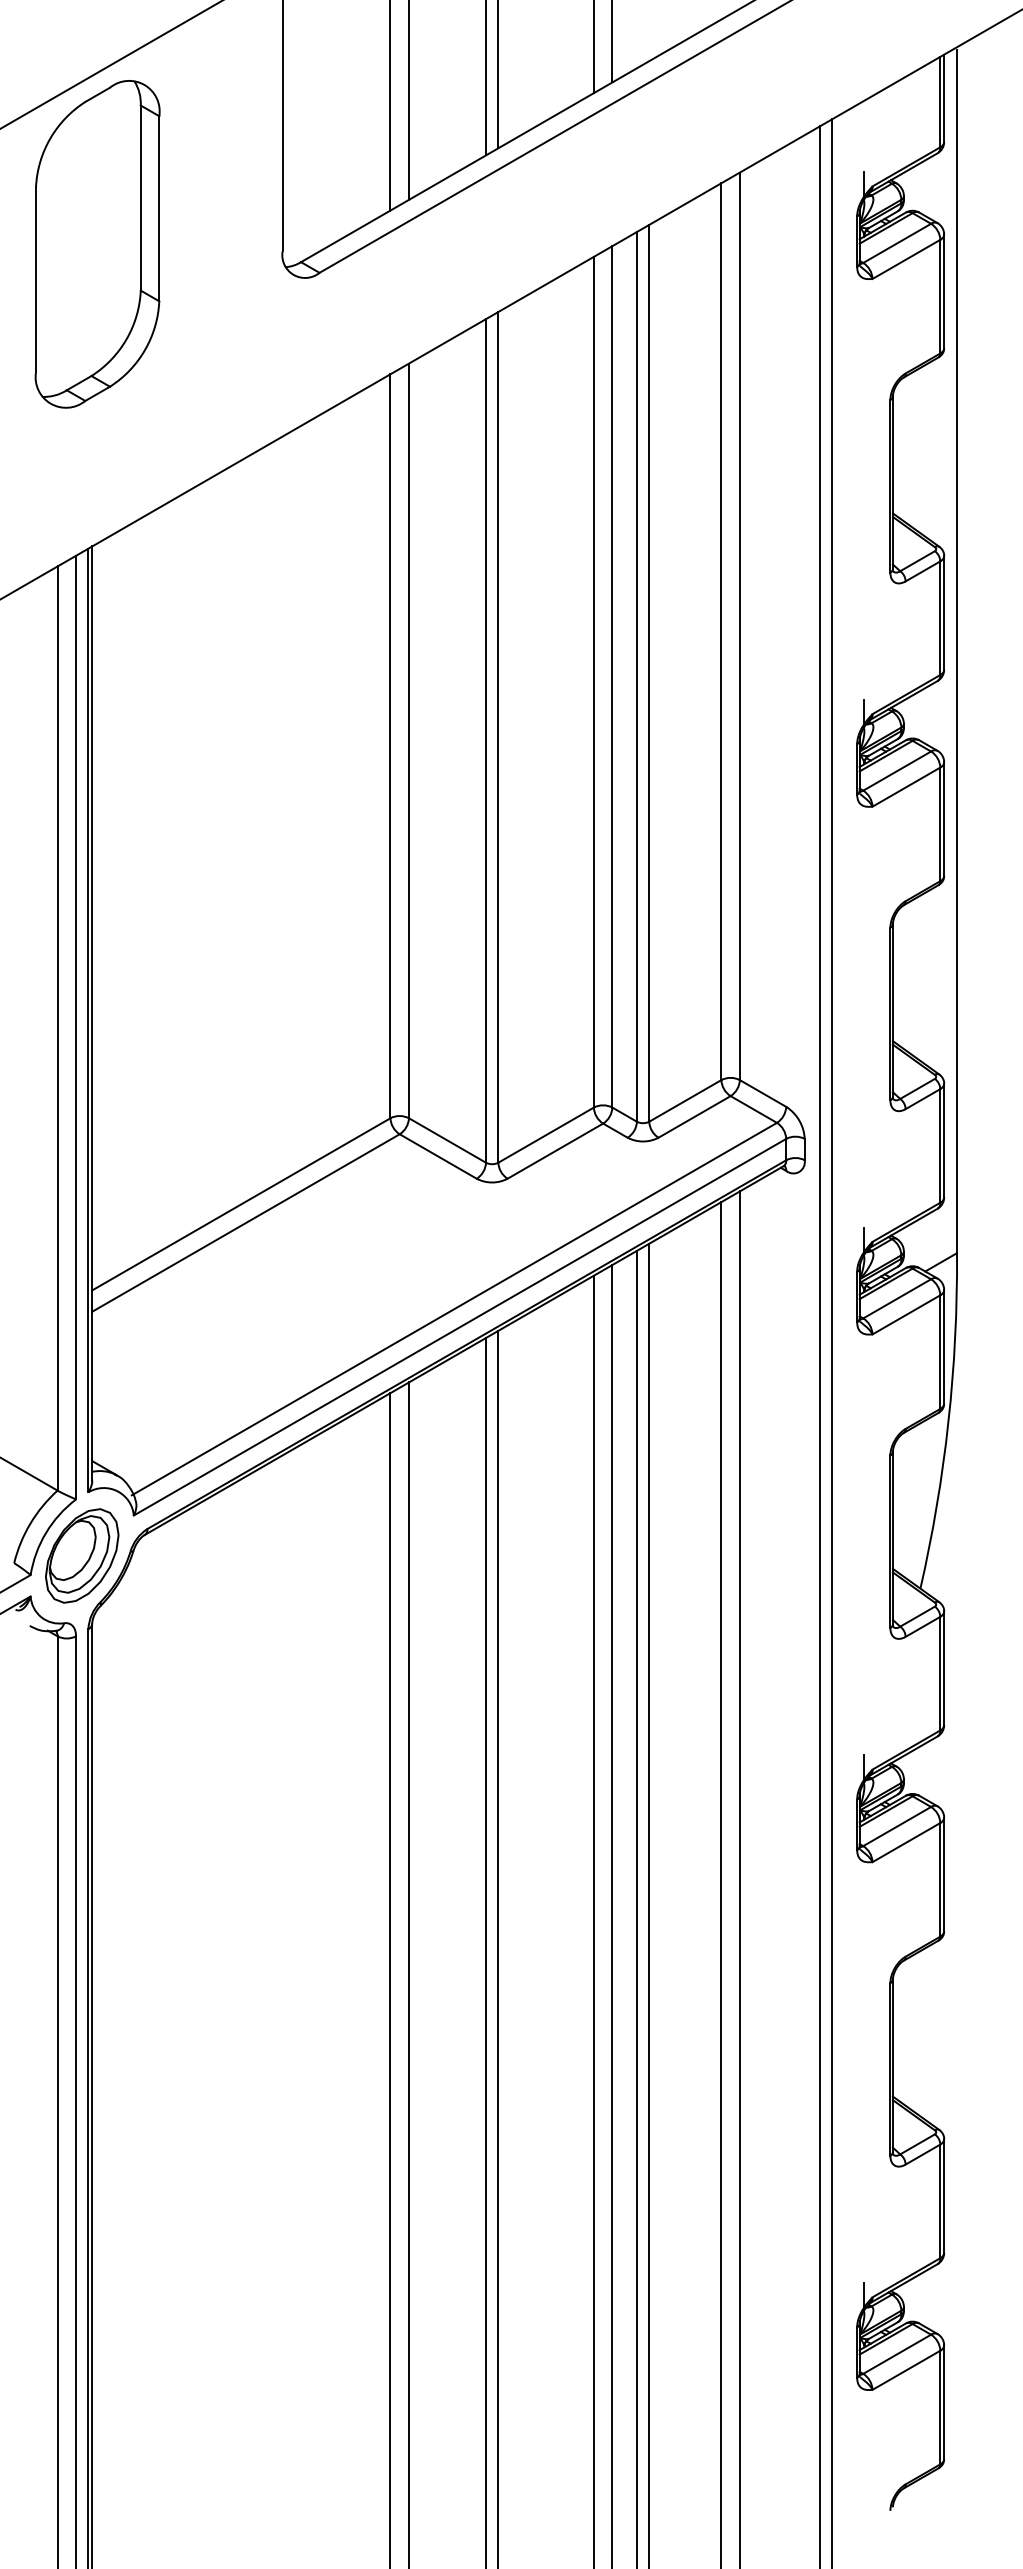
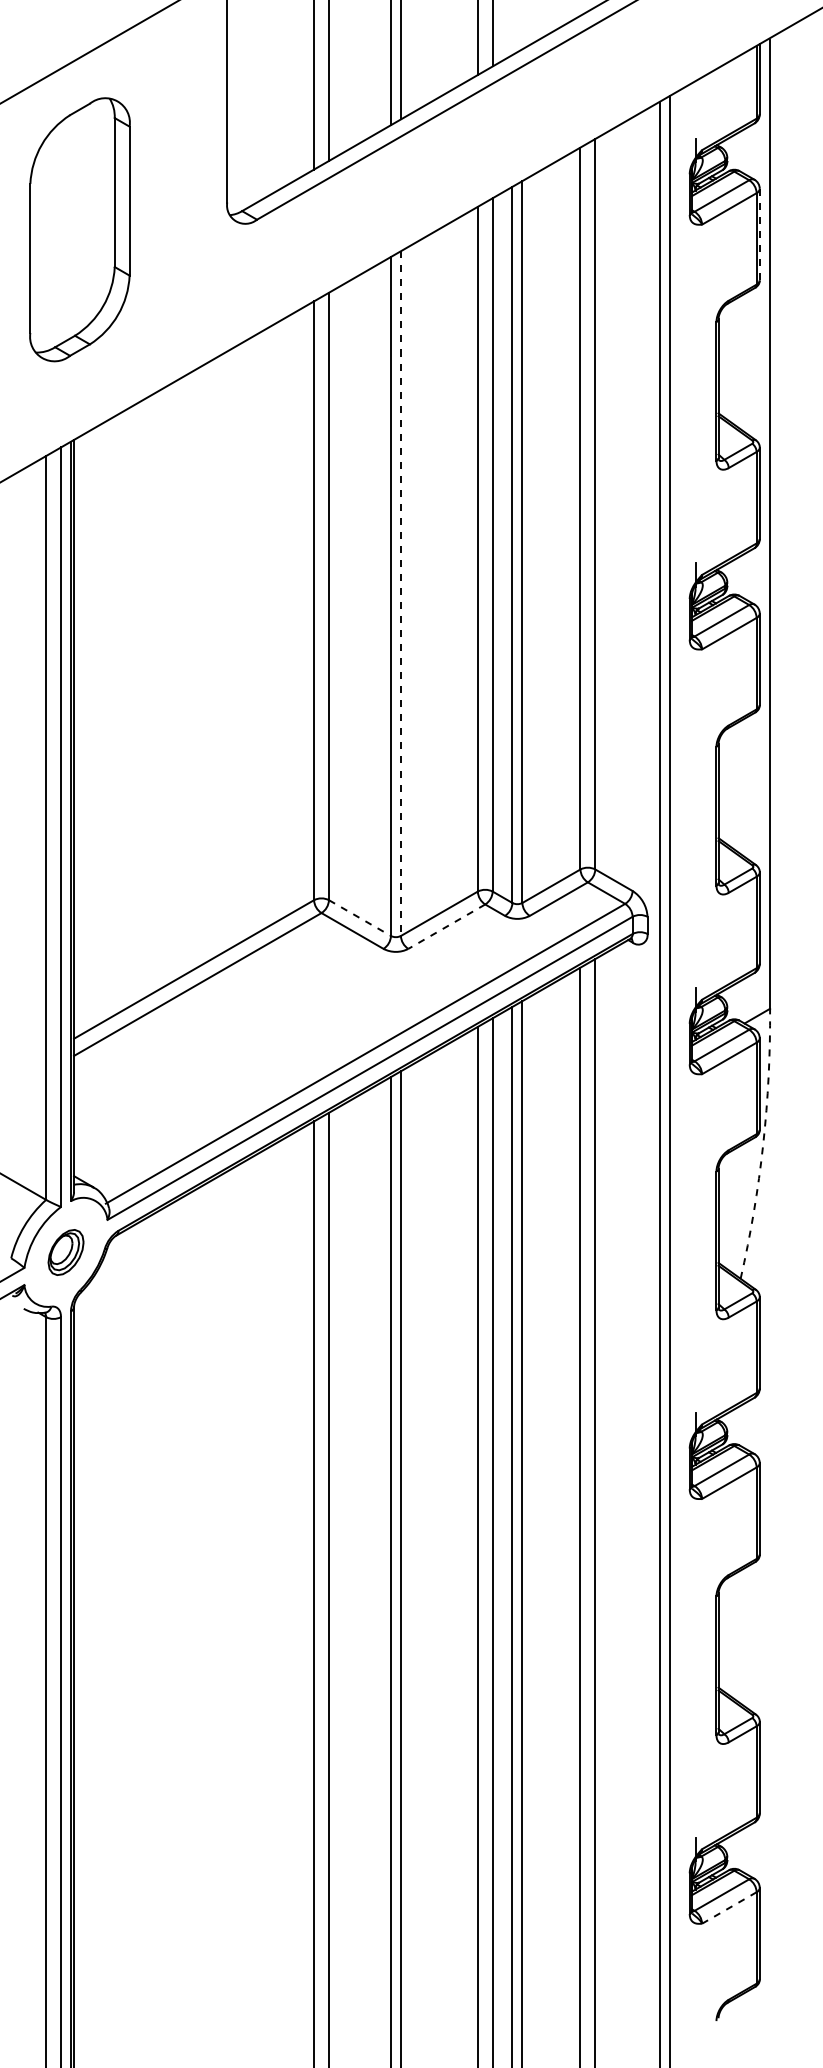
part: (97, 244) -> (79, 229), moved
line: (944, 291) -> (760, 234), solid -> dashed
line: (498, 737) -> (401, 593), solid -> dashed
line: (447, 1140) -> (359, 918), solid -> dashed
line: (554, 1151) -> (446, 926), solid -> dashed
arc: (948, 1421) -> (763, 1144), solid -> dashed
part: (82, 1555) -> (66, 1252), size x0.6
line: (906, 2370) -> (729, 1908), solid -> dashed

